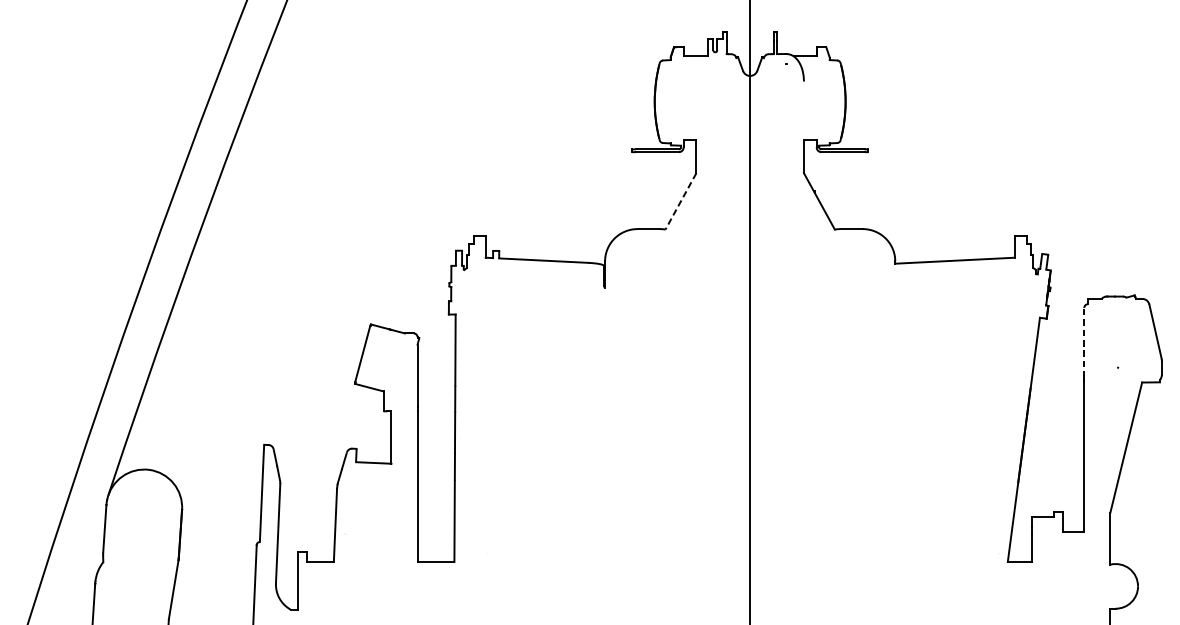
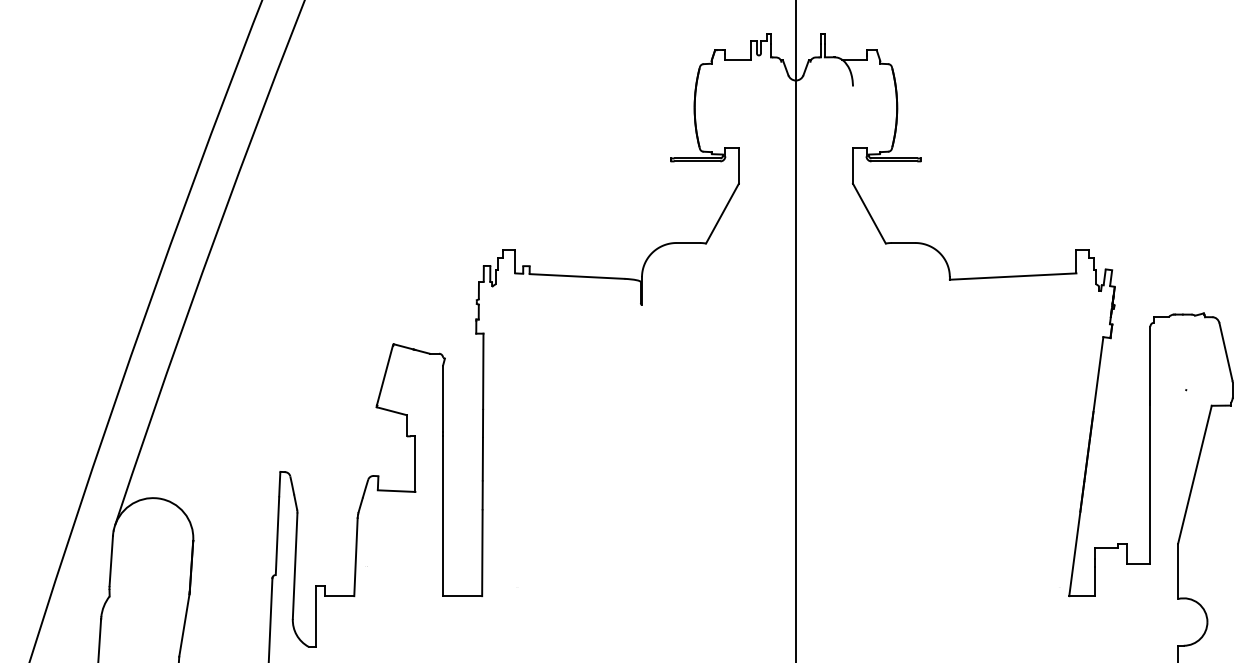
line: (680, 202) -> (722, 214), dashed -> solid
line: (1084, 342) -> (1150, 363), dashed -> solid

